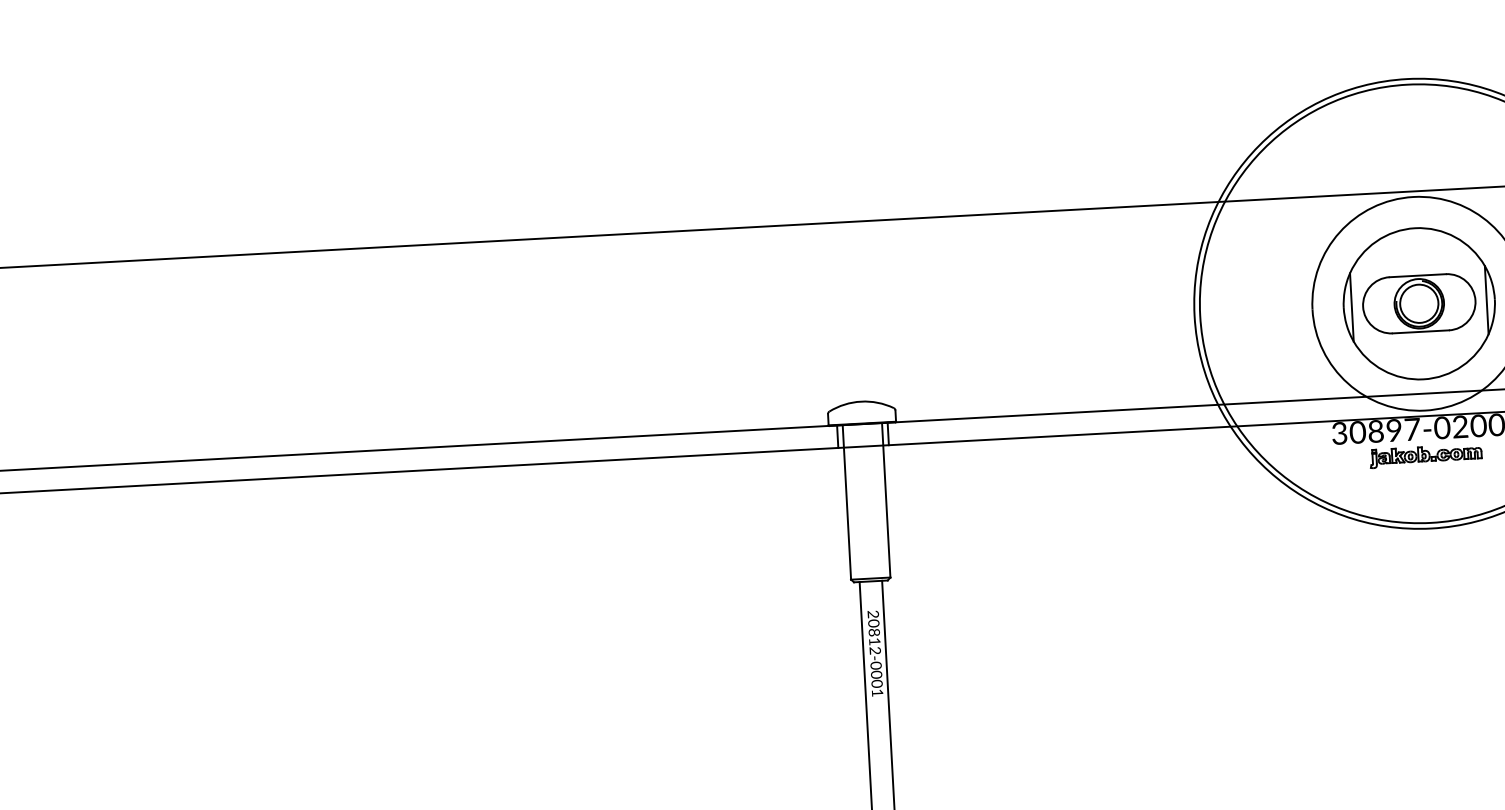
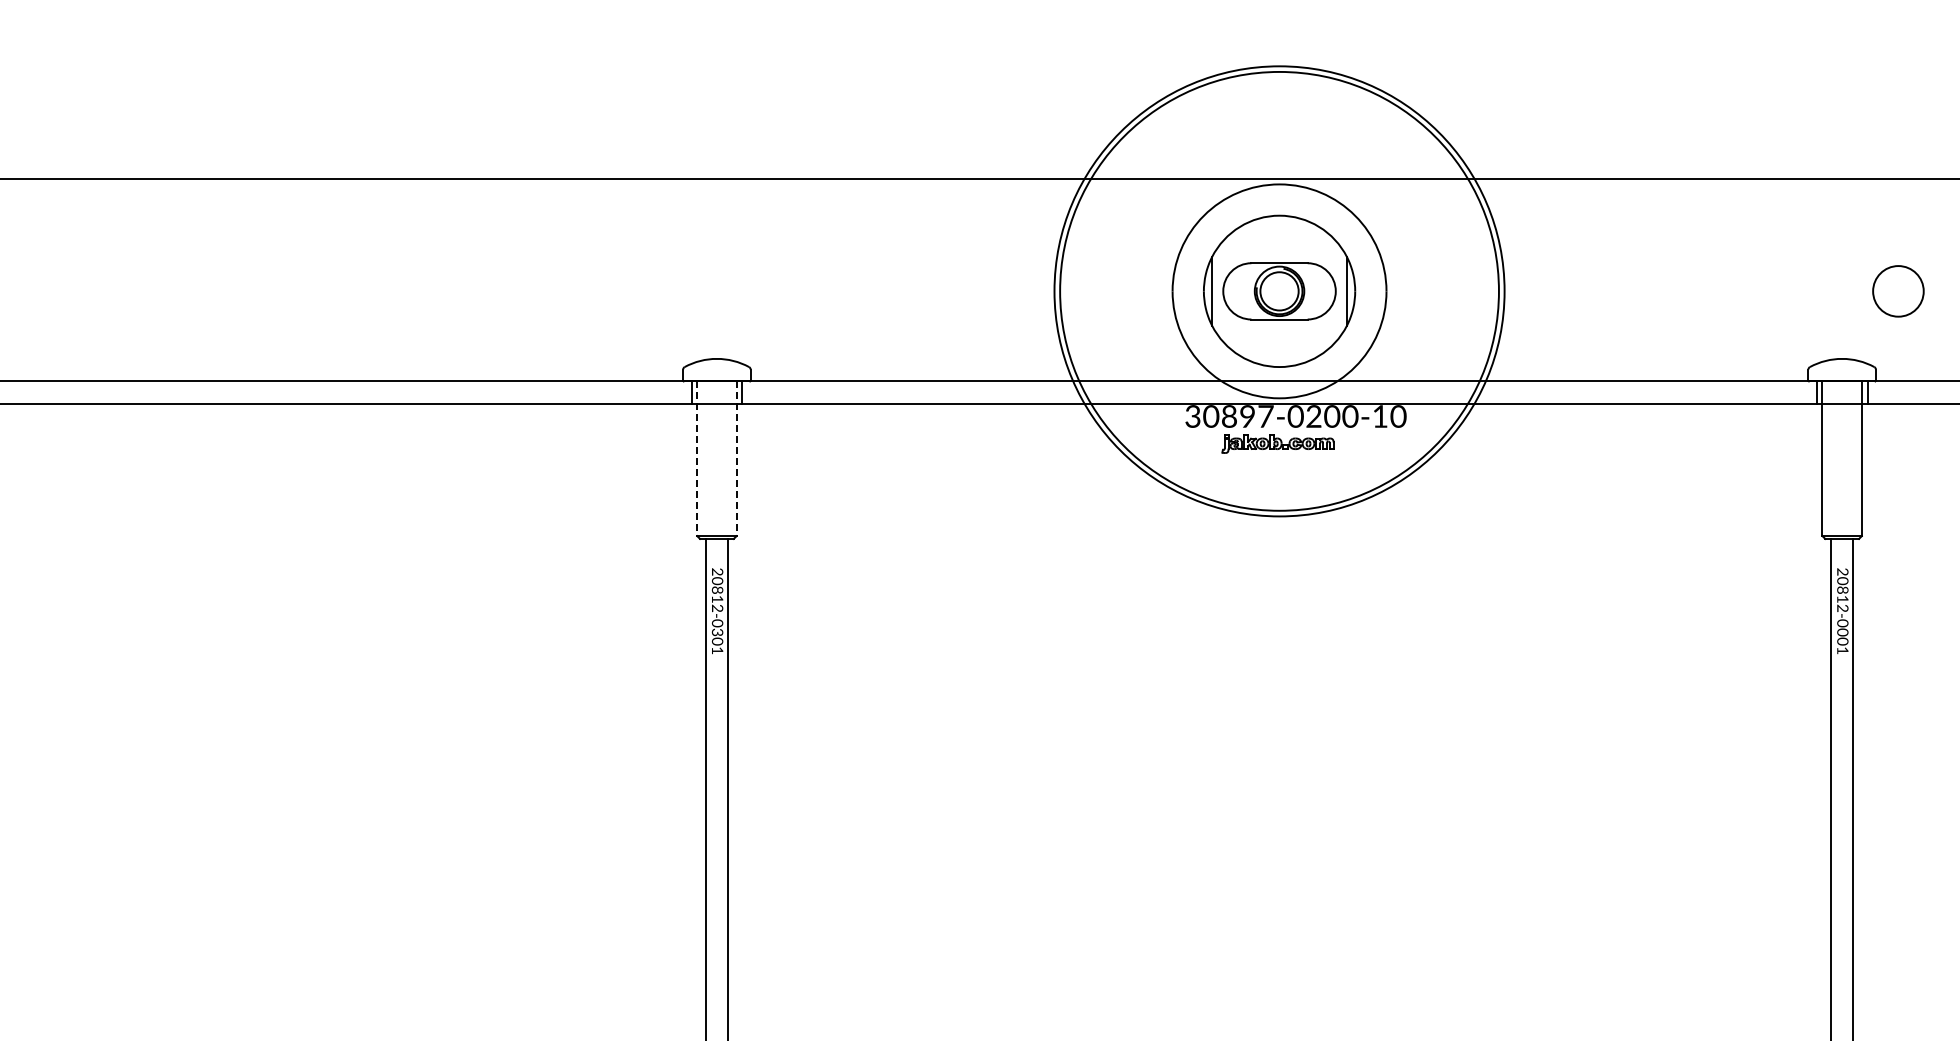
line: (886, 501) -> (736, 459), solid -> dashed
line: (847, 503) -> (697, 459), solid -> dashed
text: (876, 674) -> (717, 632), 20812-0001 -> 20812-0301

